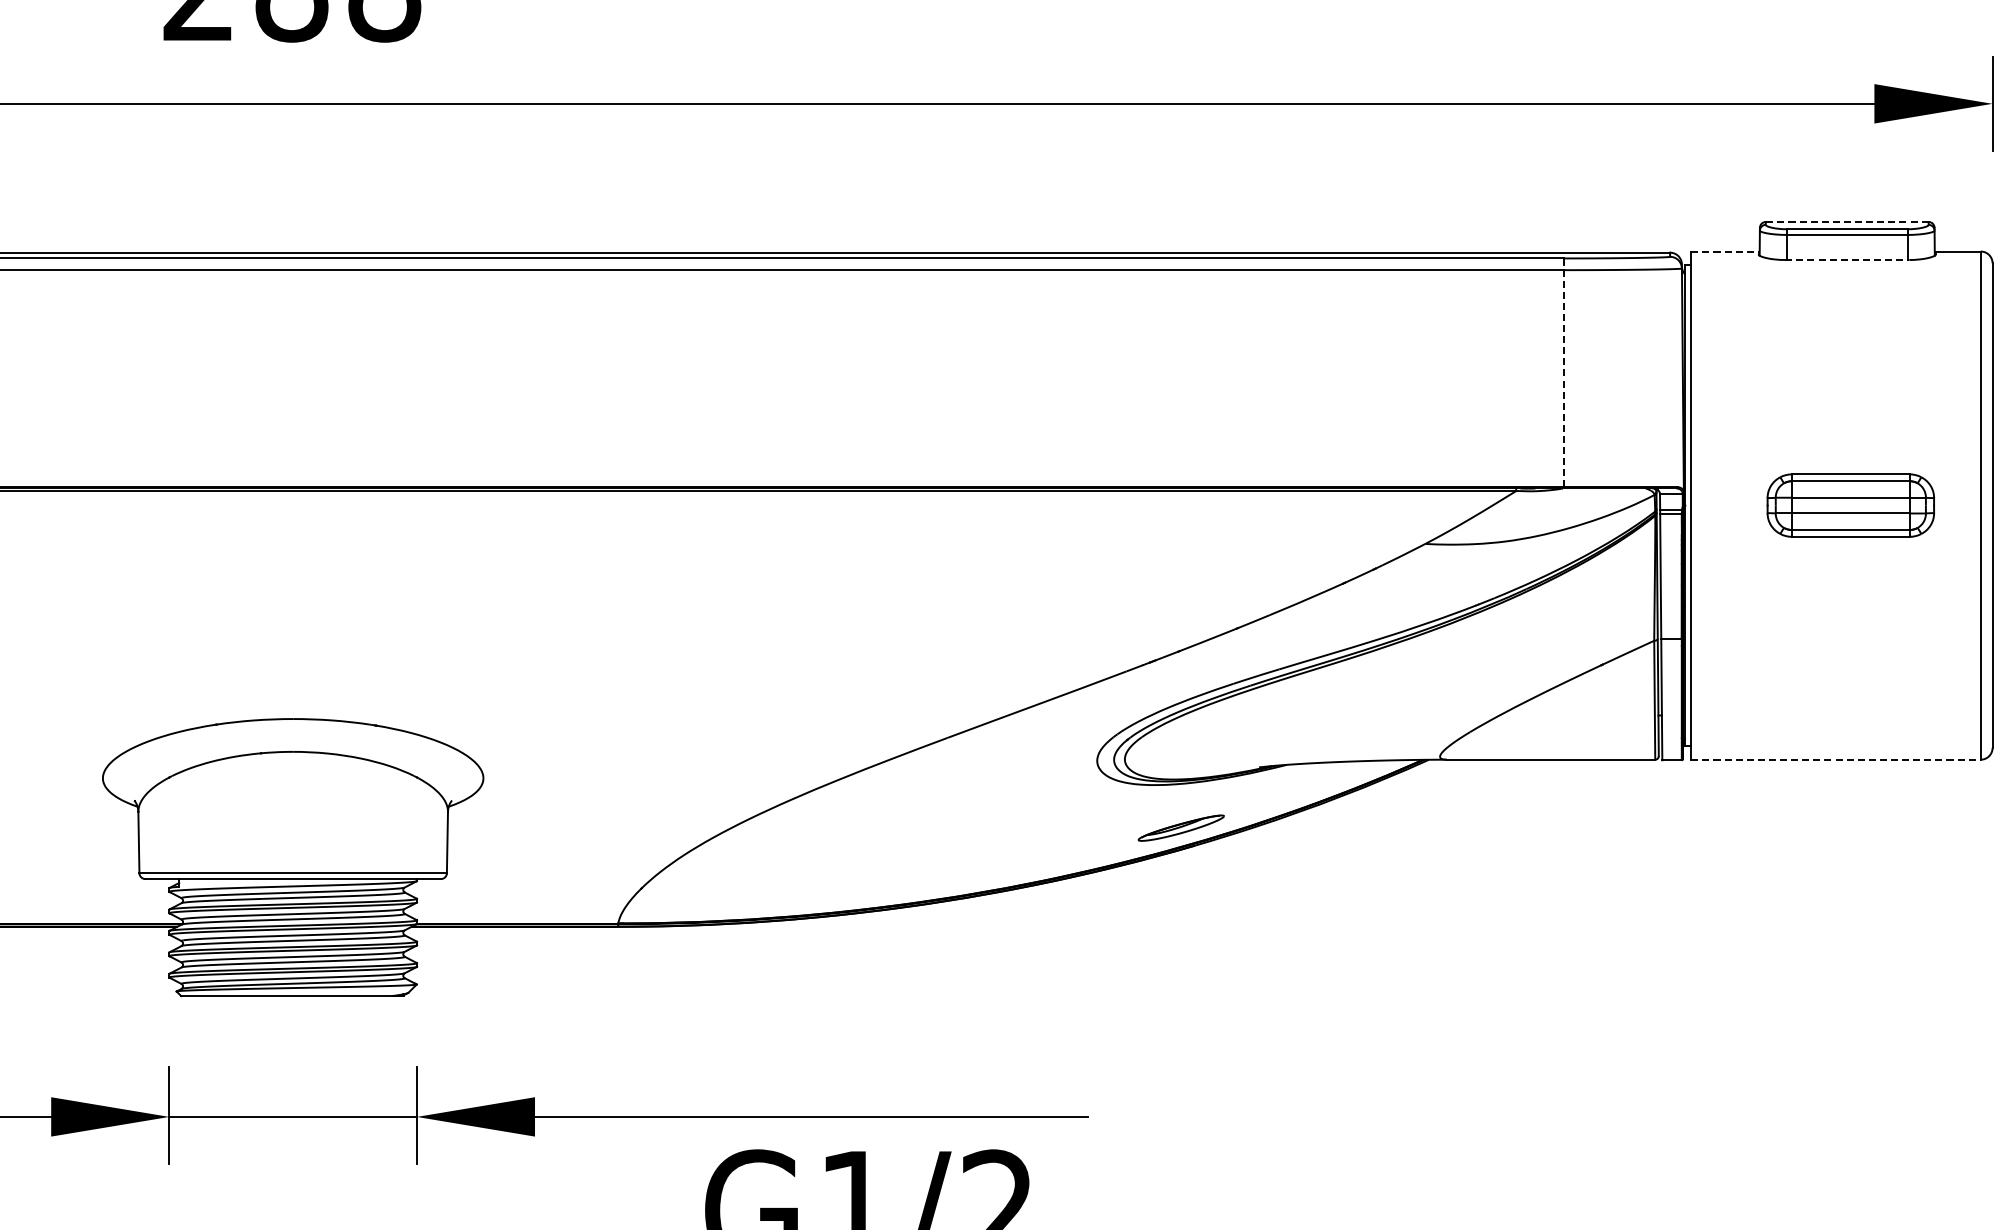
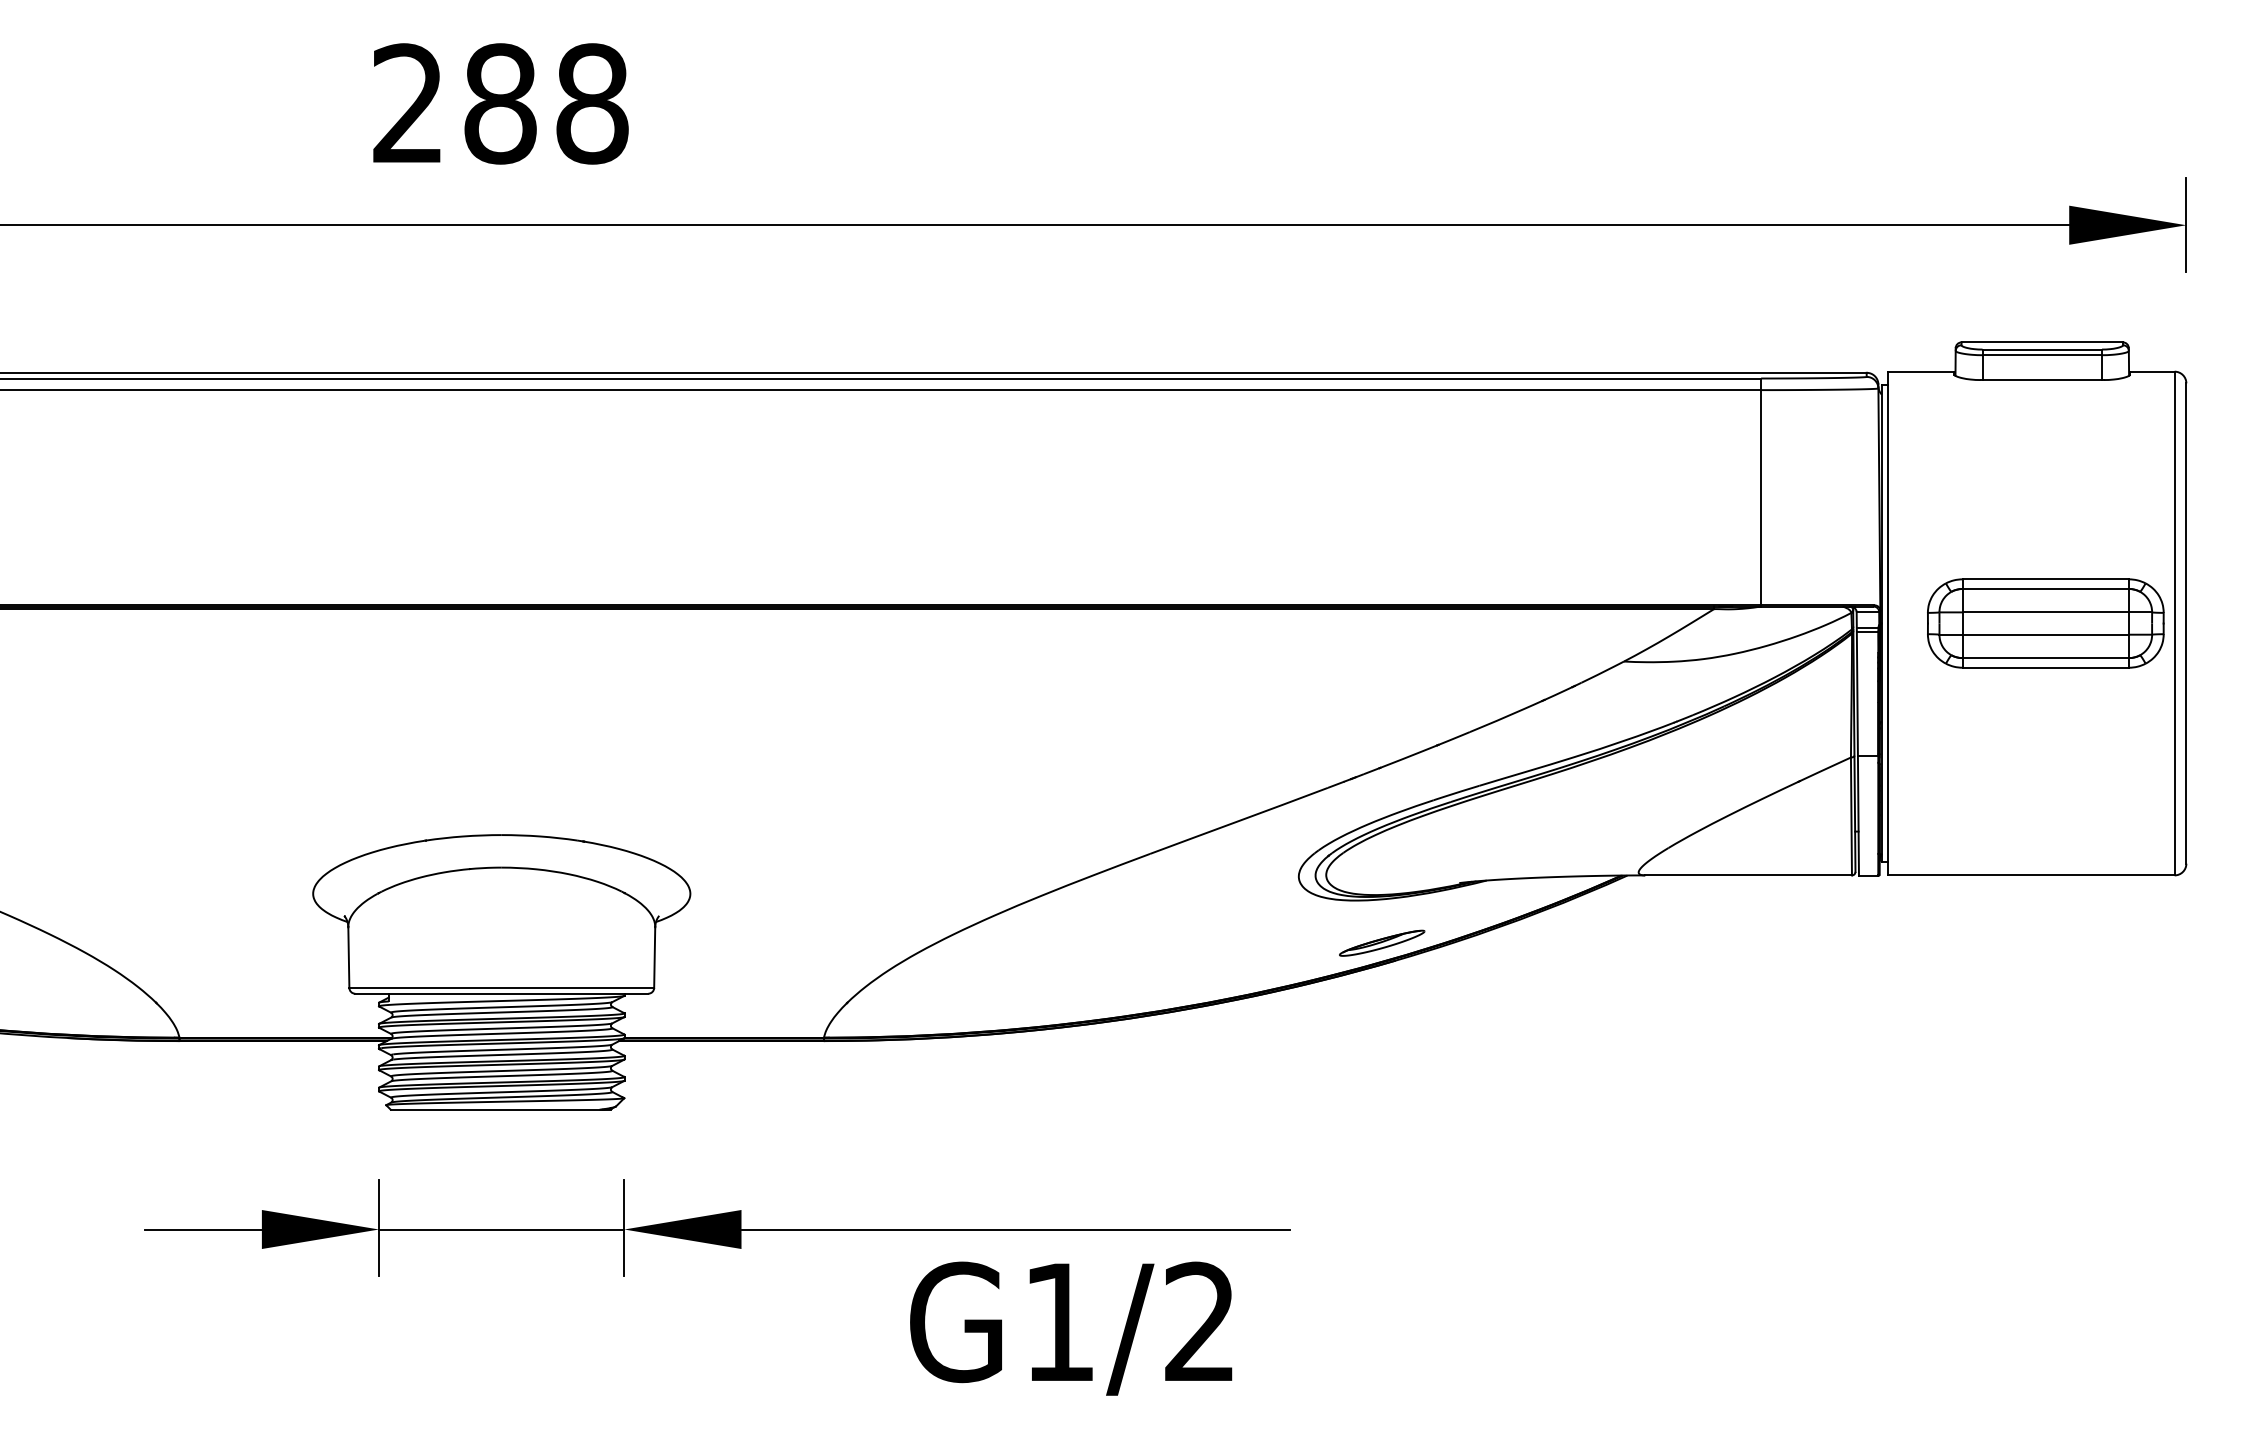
line: (1847, 222) -> (2042, 342), dashed -> solid
line: (1725, 251) -> (1921, 371), dashed -> solid
line: (1847, 260) -> (2042, 380), dashed -> solid
line: (1563, 374) -> (1761, 493), dashed -> solid
part: (1850, 505) -> (2045, 623), size x1.43
line: (1836, 759) -> (2031, 875), dashed -> solid

